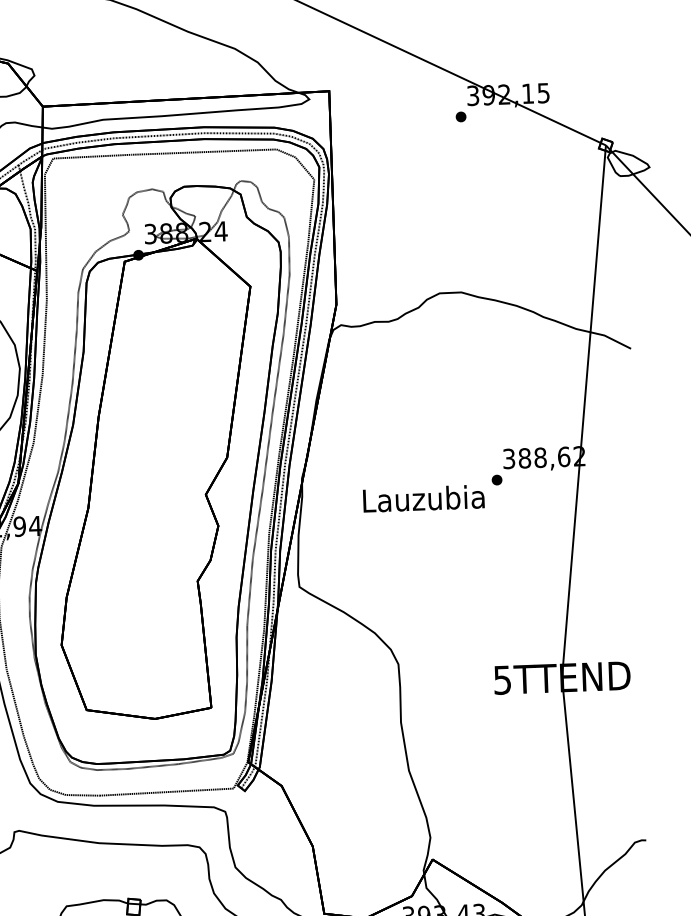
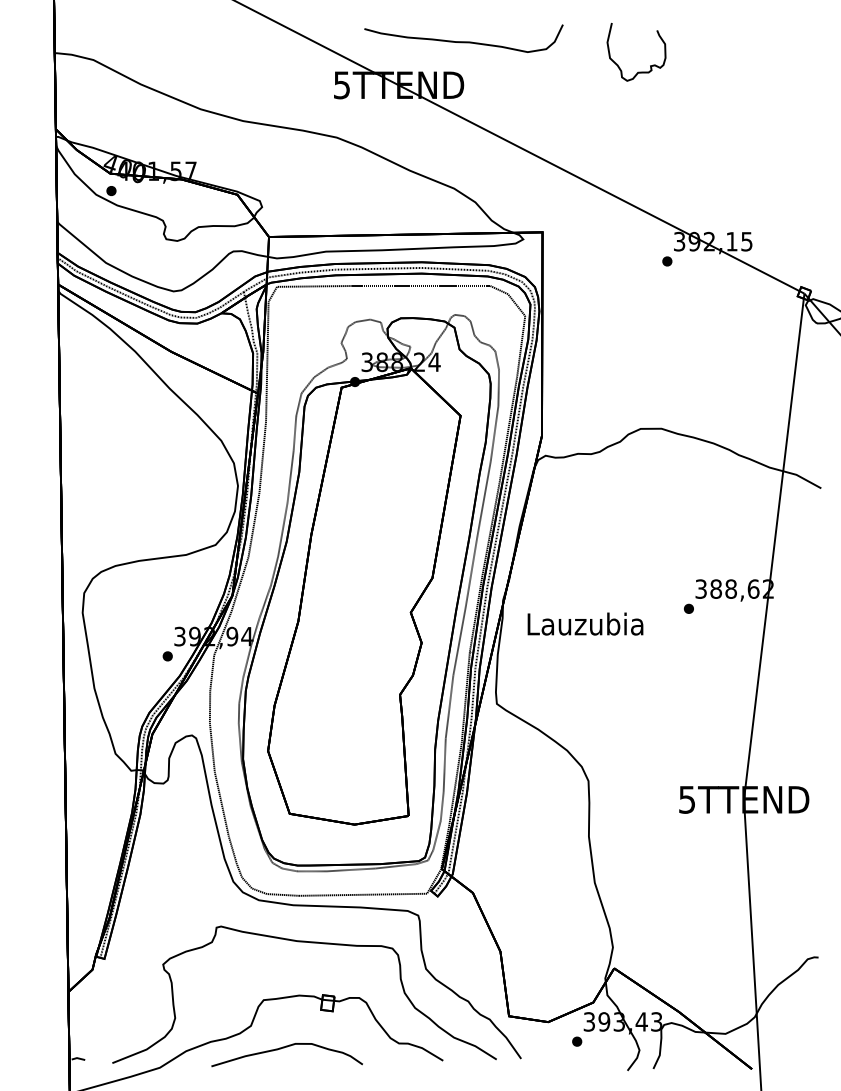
text: (423, 498) -> (585, 623), moved

